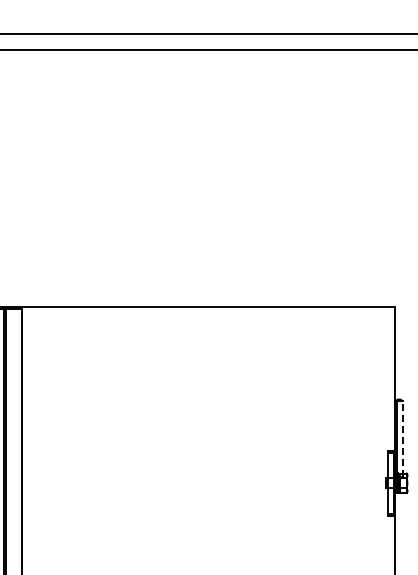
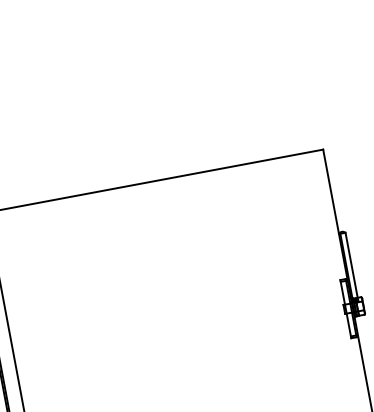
line: (402, 439) -> (351, 267), dashed -> solid

